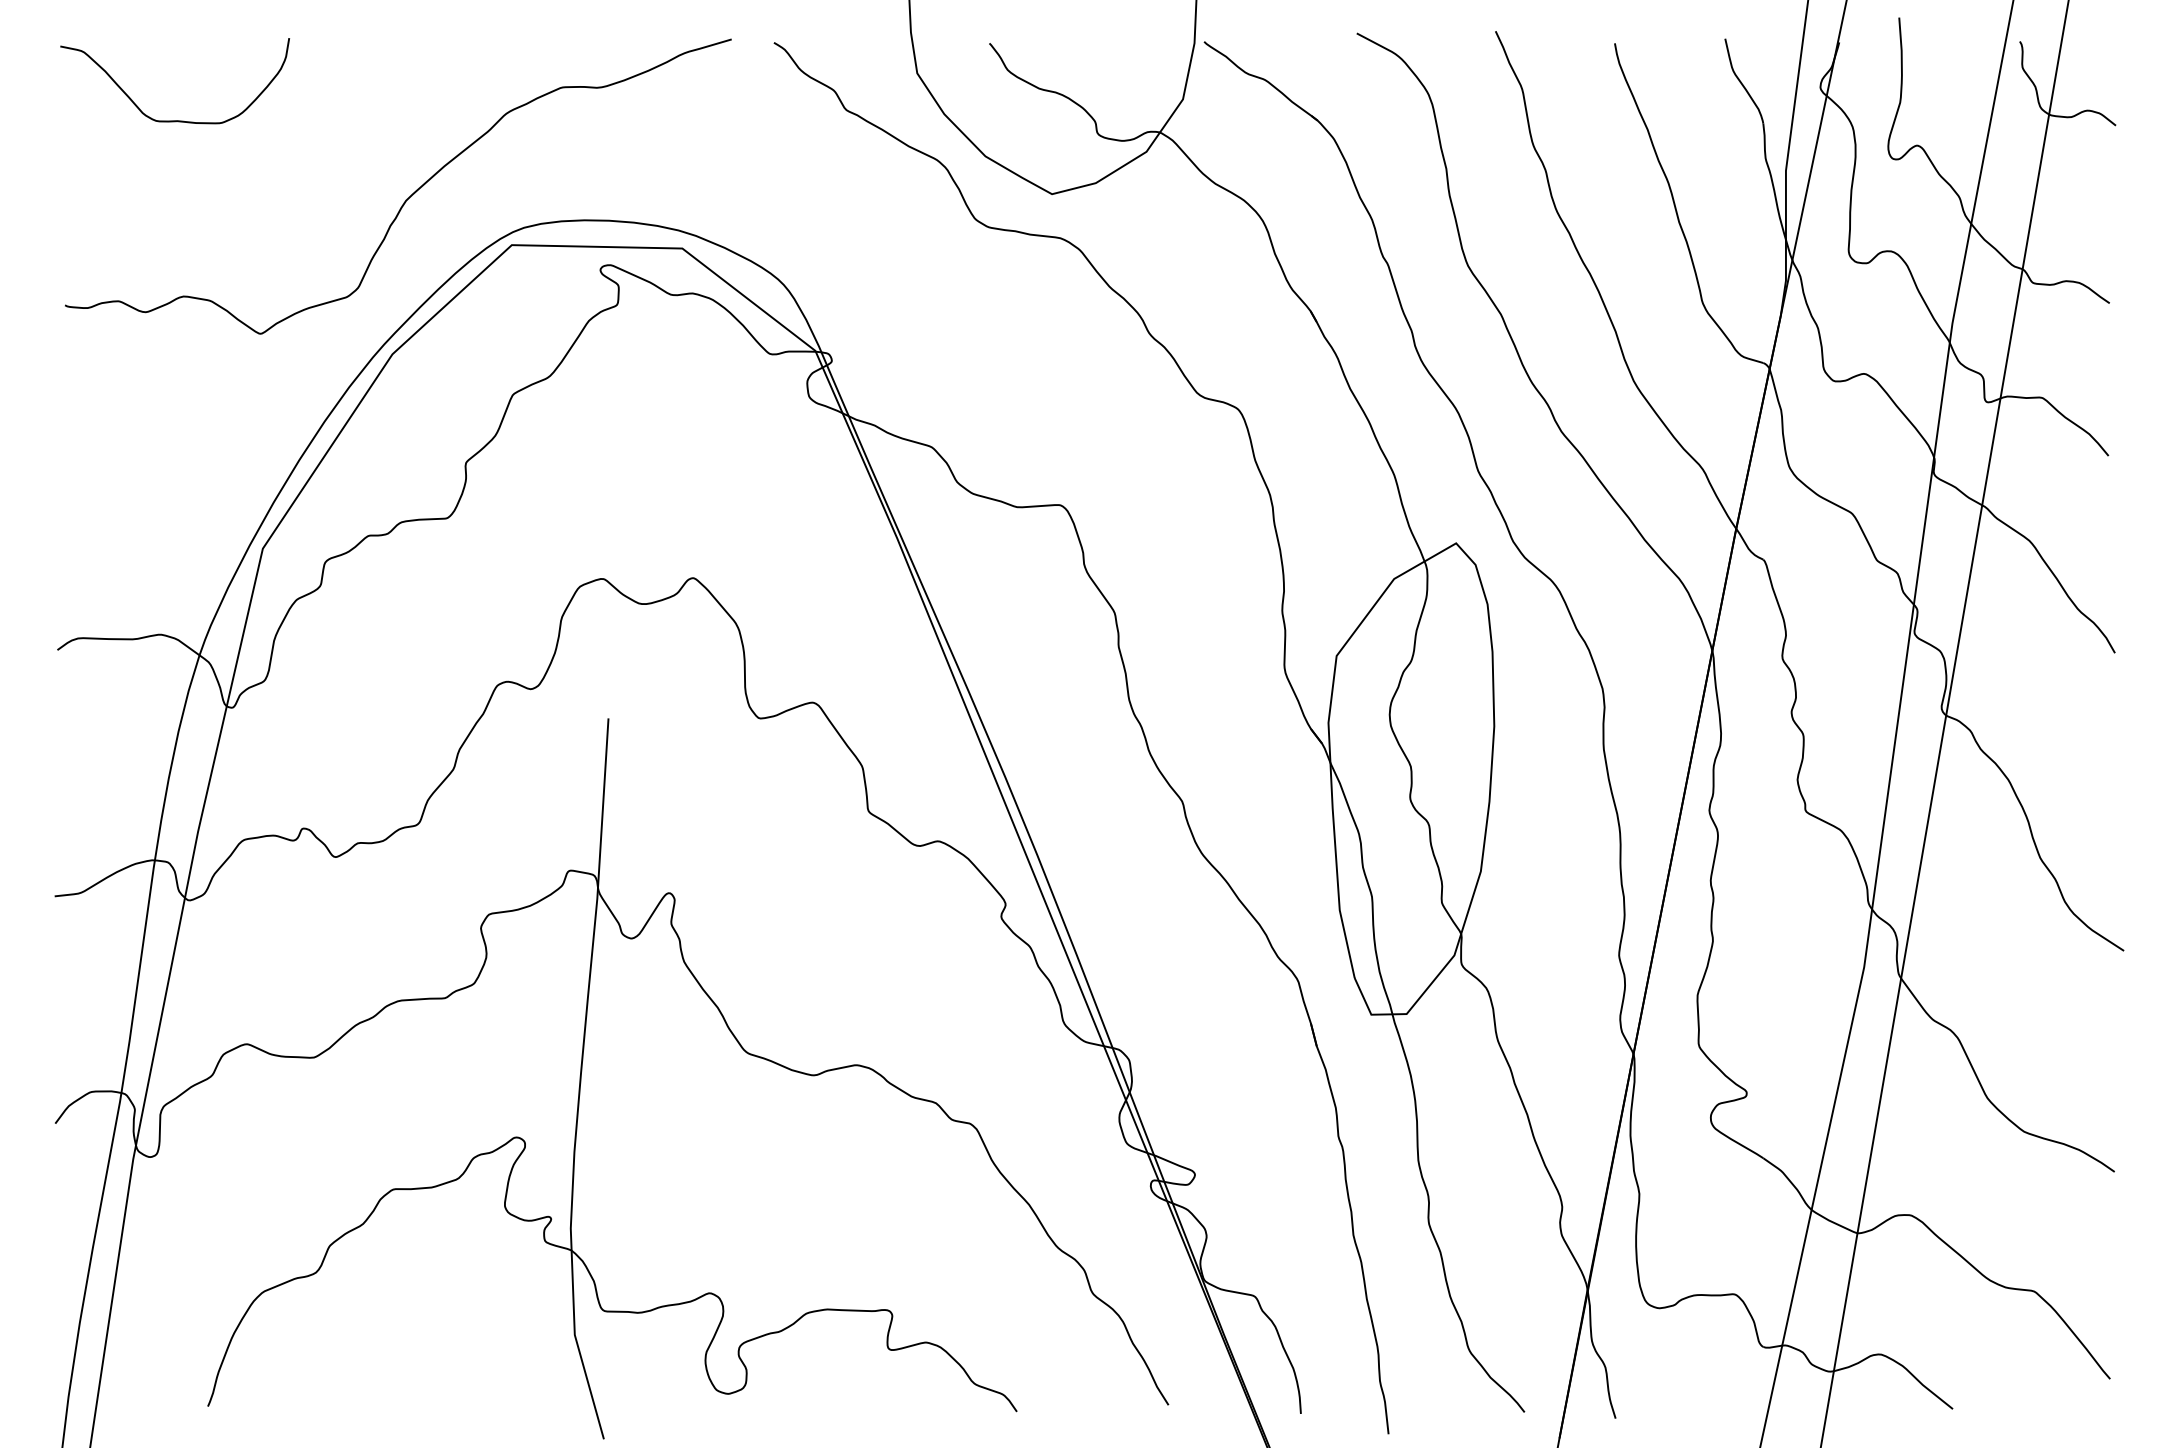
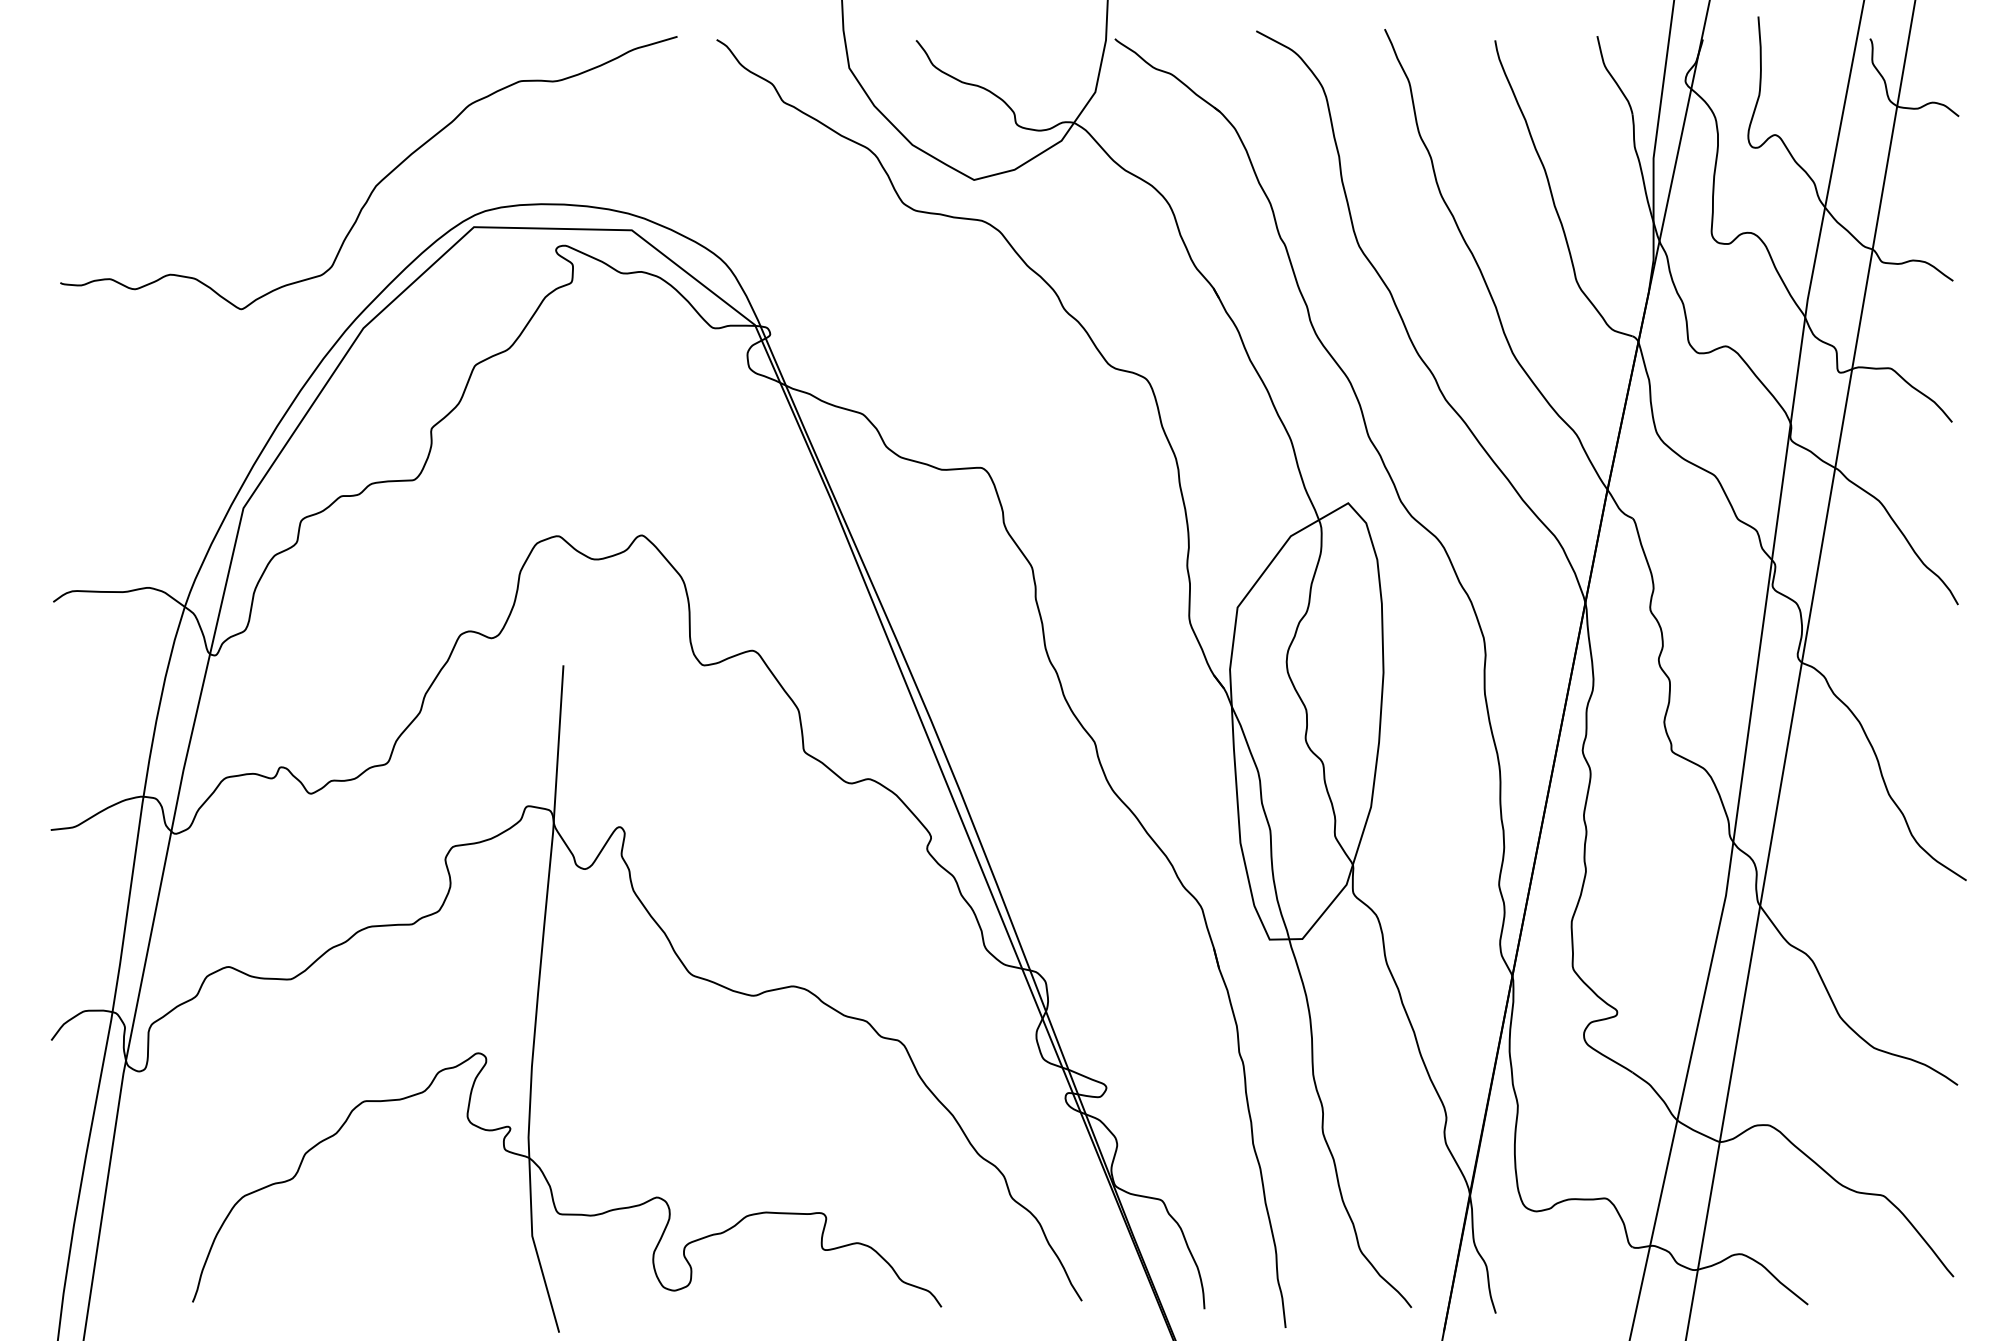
curve: (175, 120) -> (162, 111), removed

